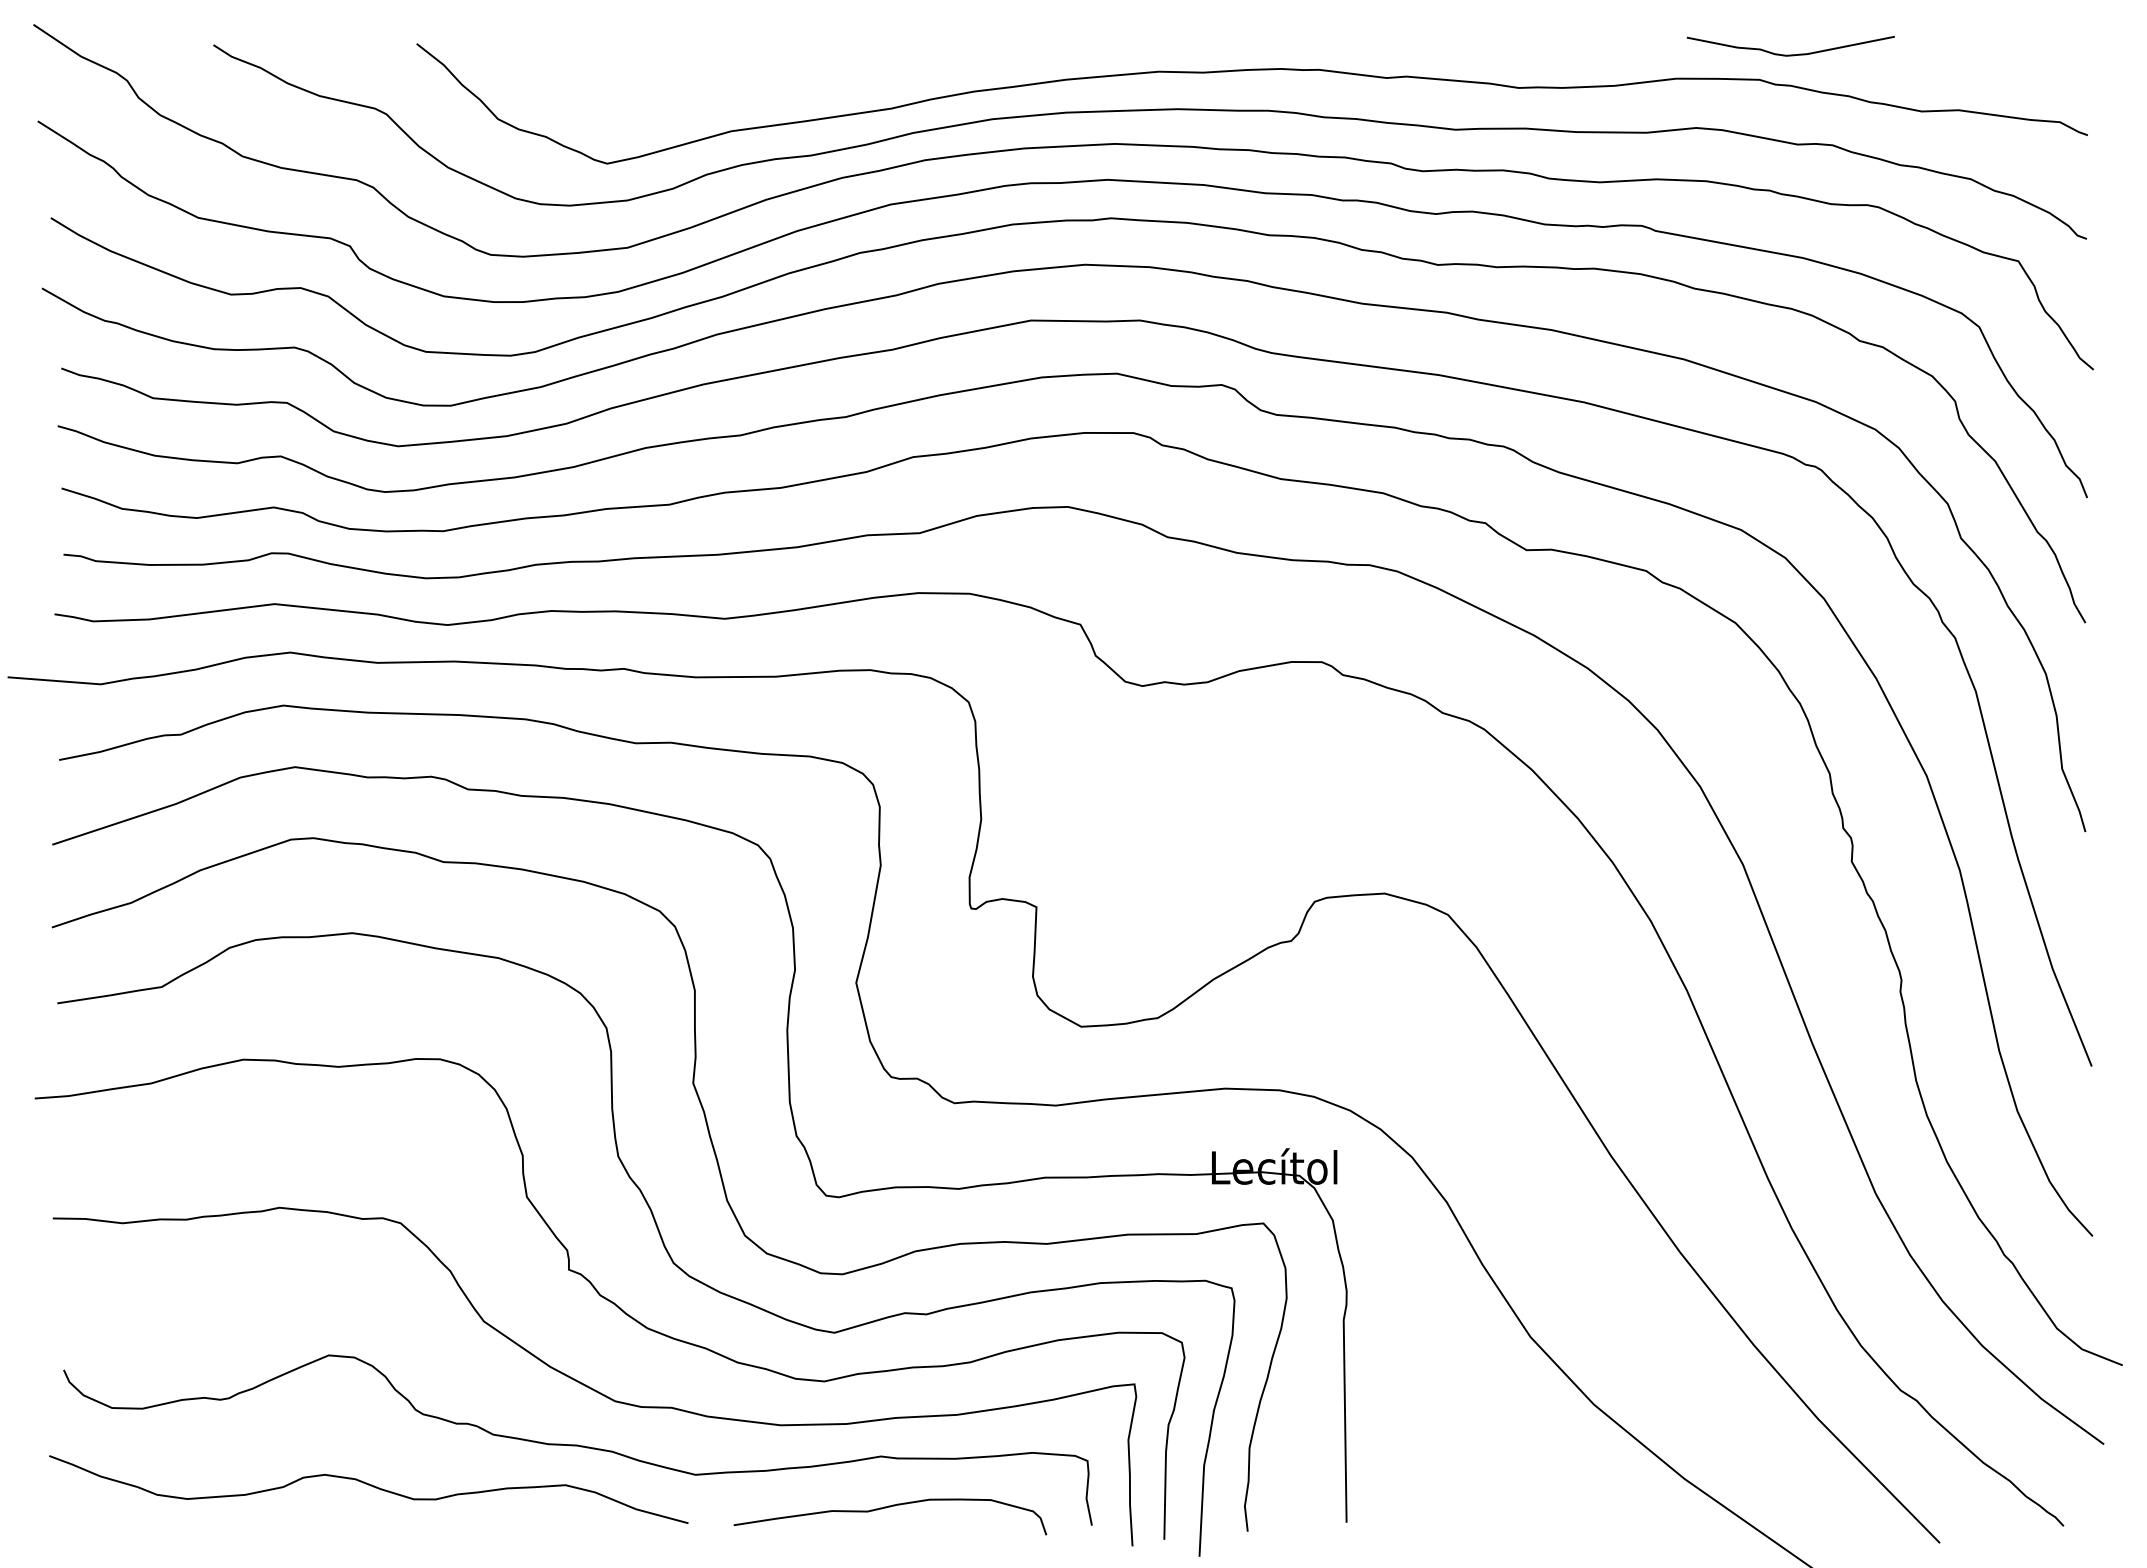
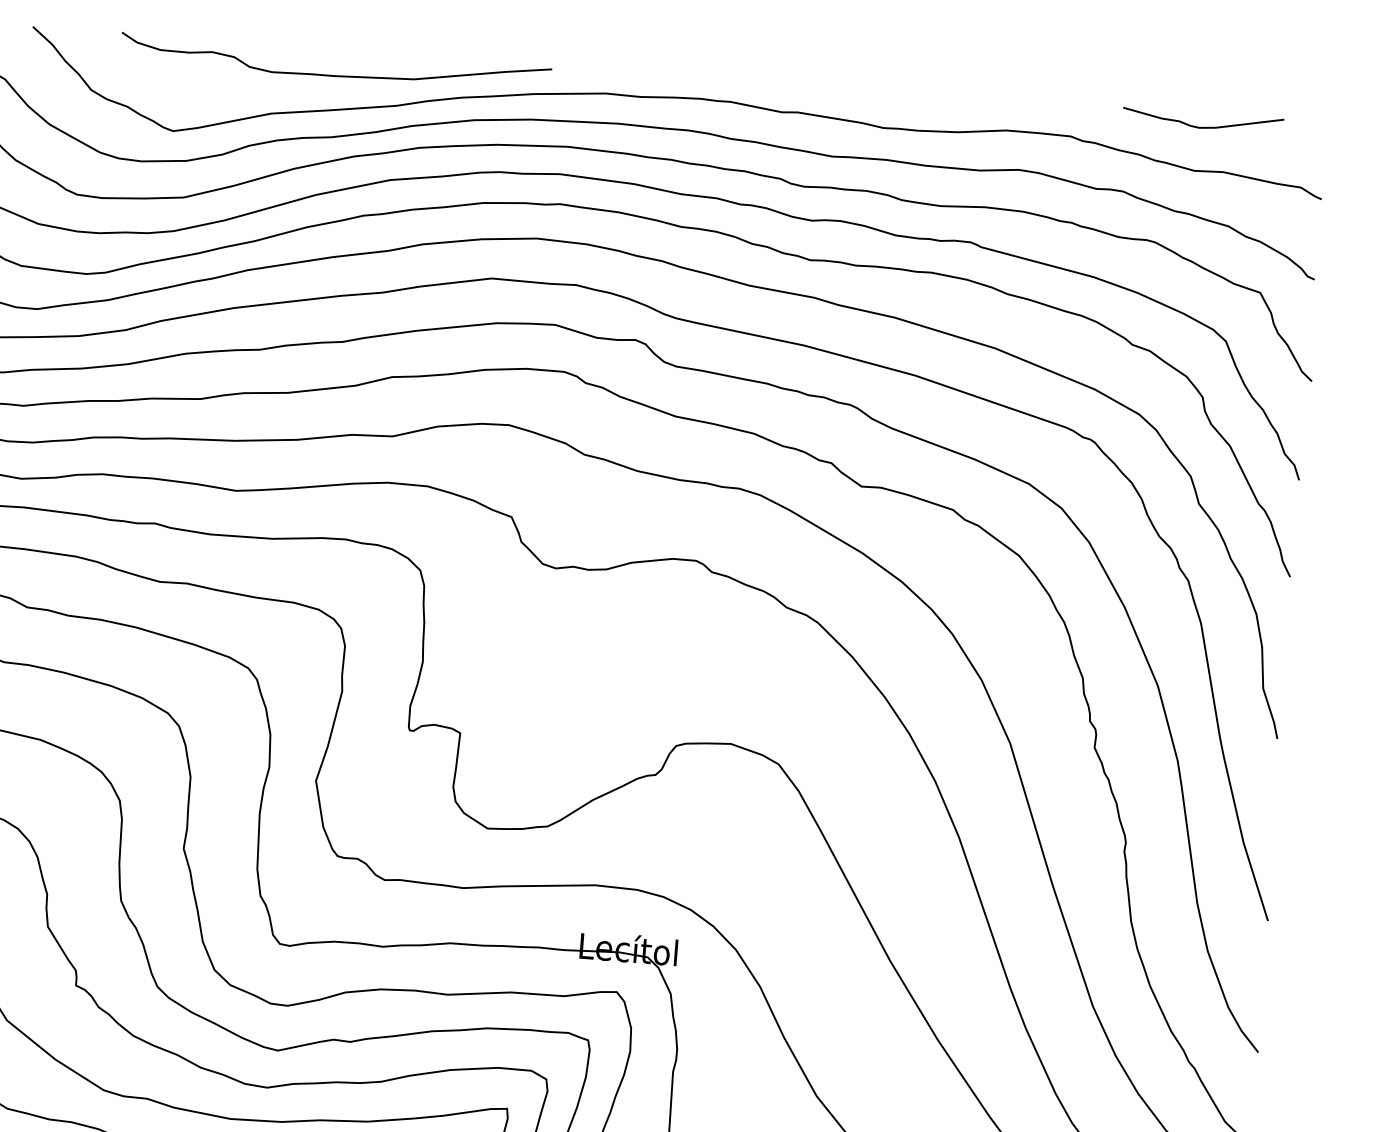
curve: (1790, 54) -> (1202, 127), moved
curve: (809, 75) -> (335, 75), added

